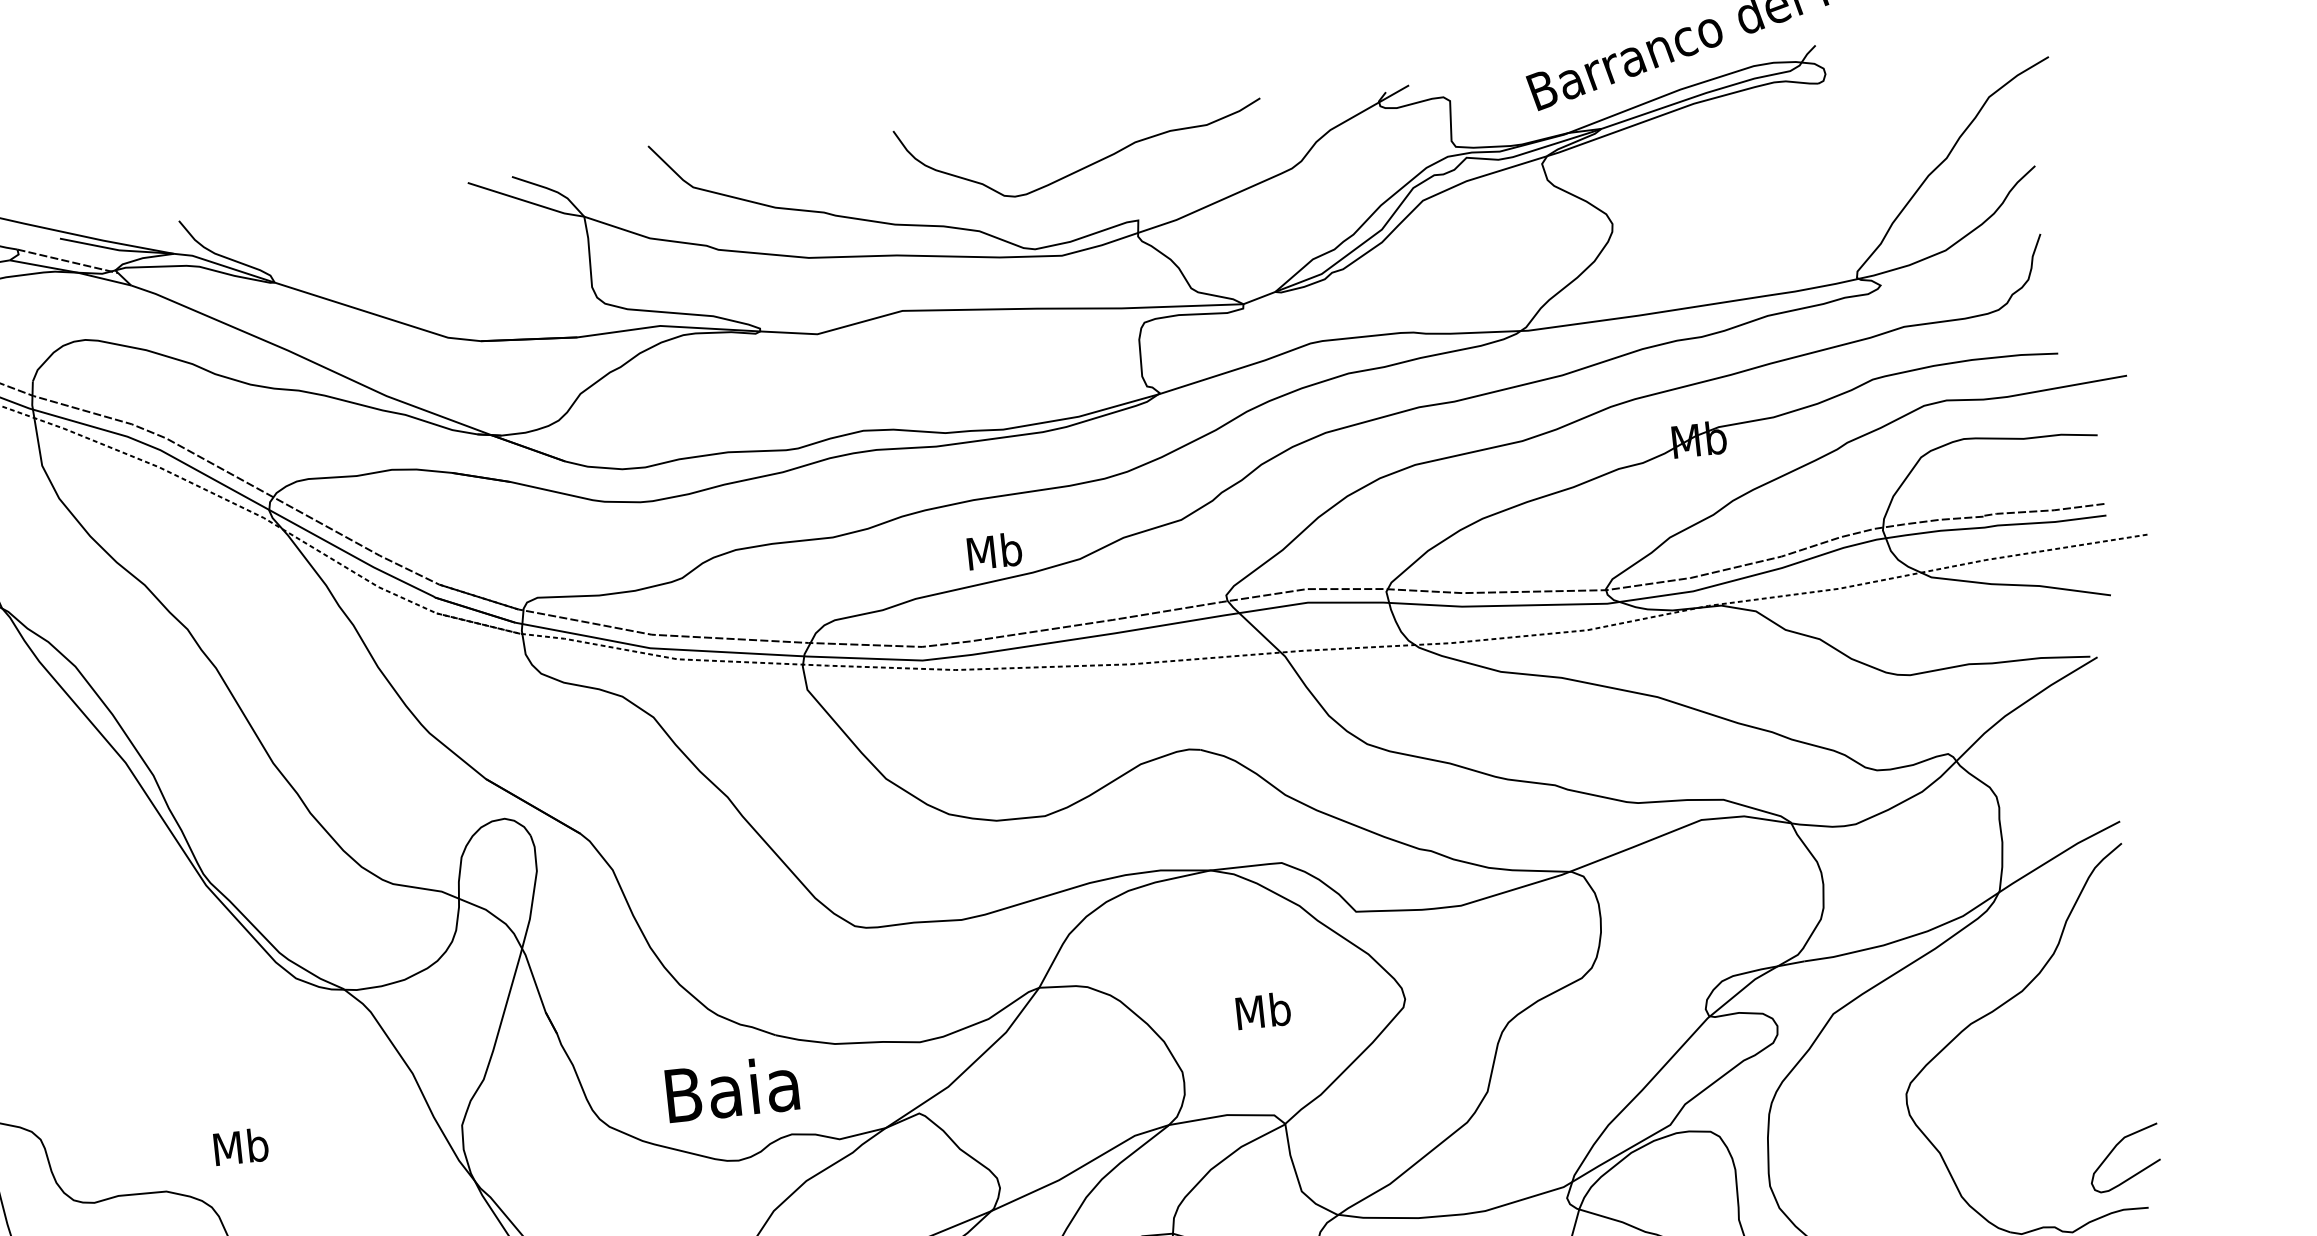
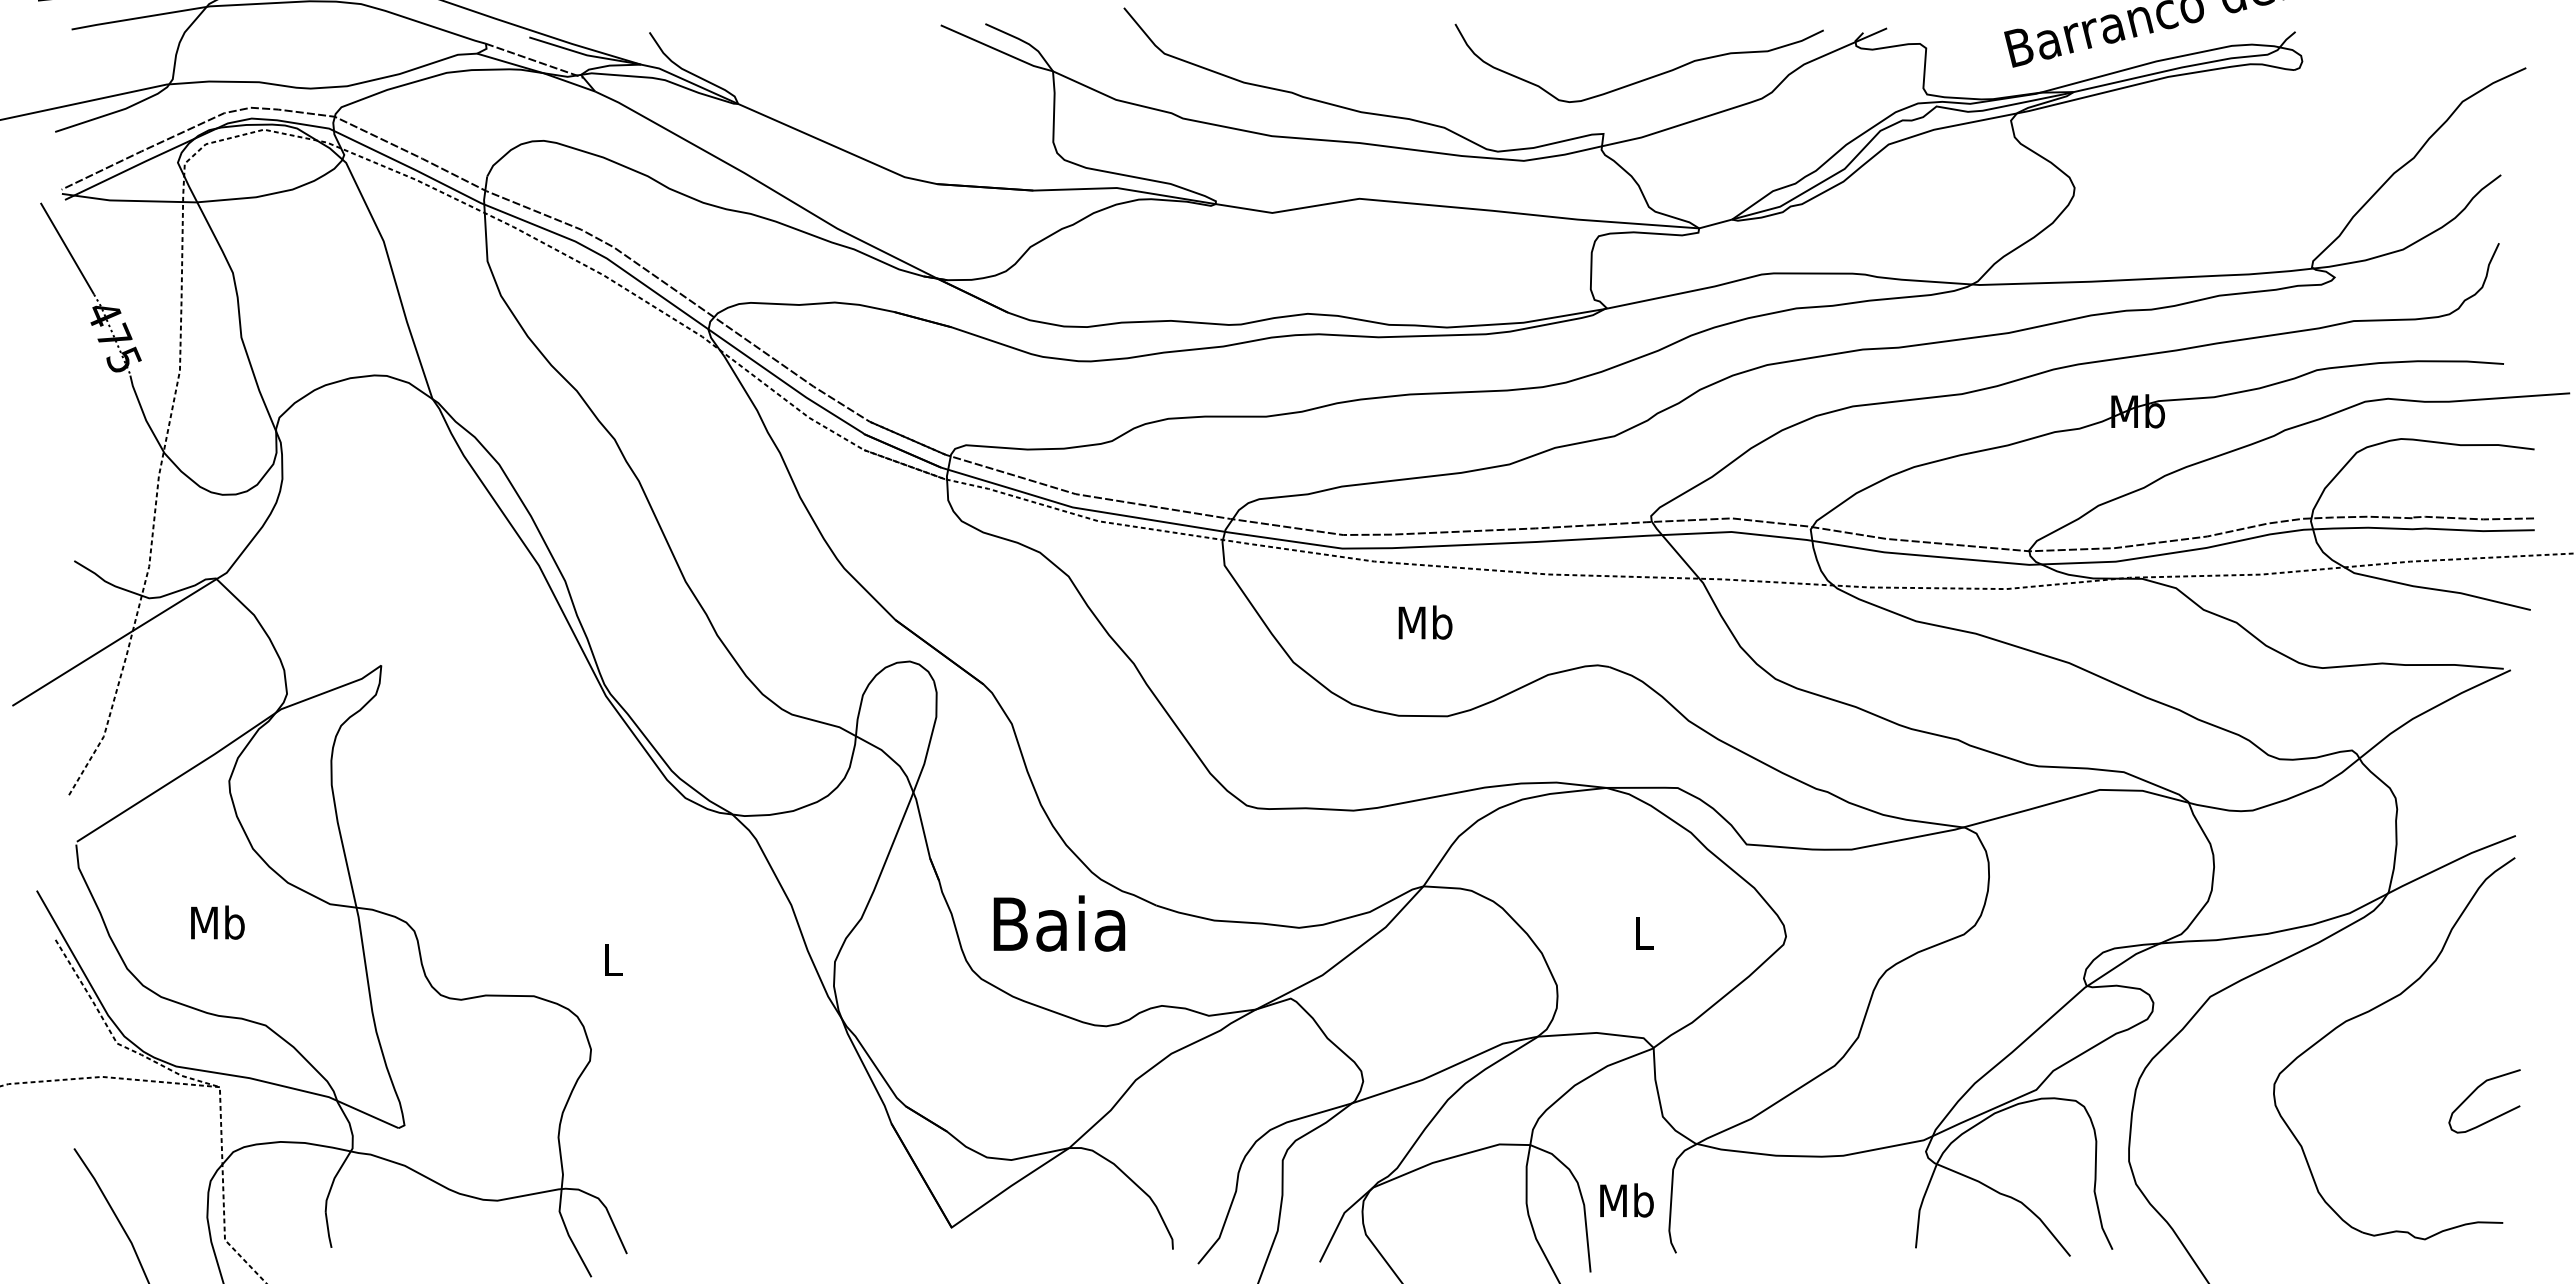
curve: (1085, 166) -> (1642, 79), moved
text: (994, 551) -> (1425, 622), moved
text: (1263, 1011) -> (1643, 933), Mb -> L
text: (732, 1089) -> (1059, 923), moved
text: (240, 1146) -> (612, 959), Mb -> L
curve: (2114, 1149) -> (2475, 1091), moved

